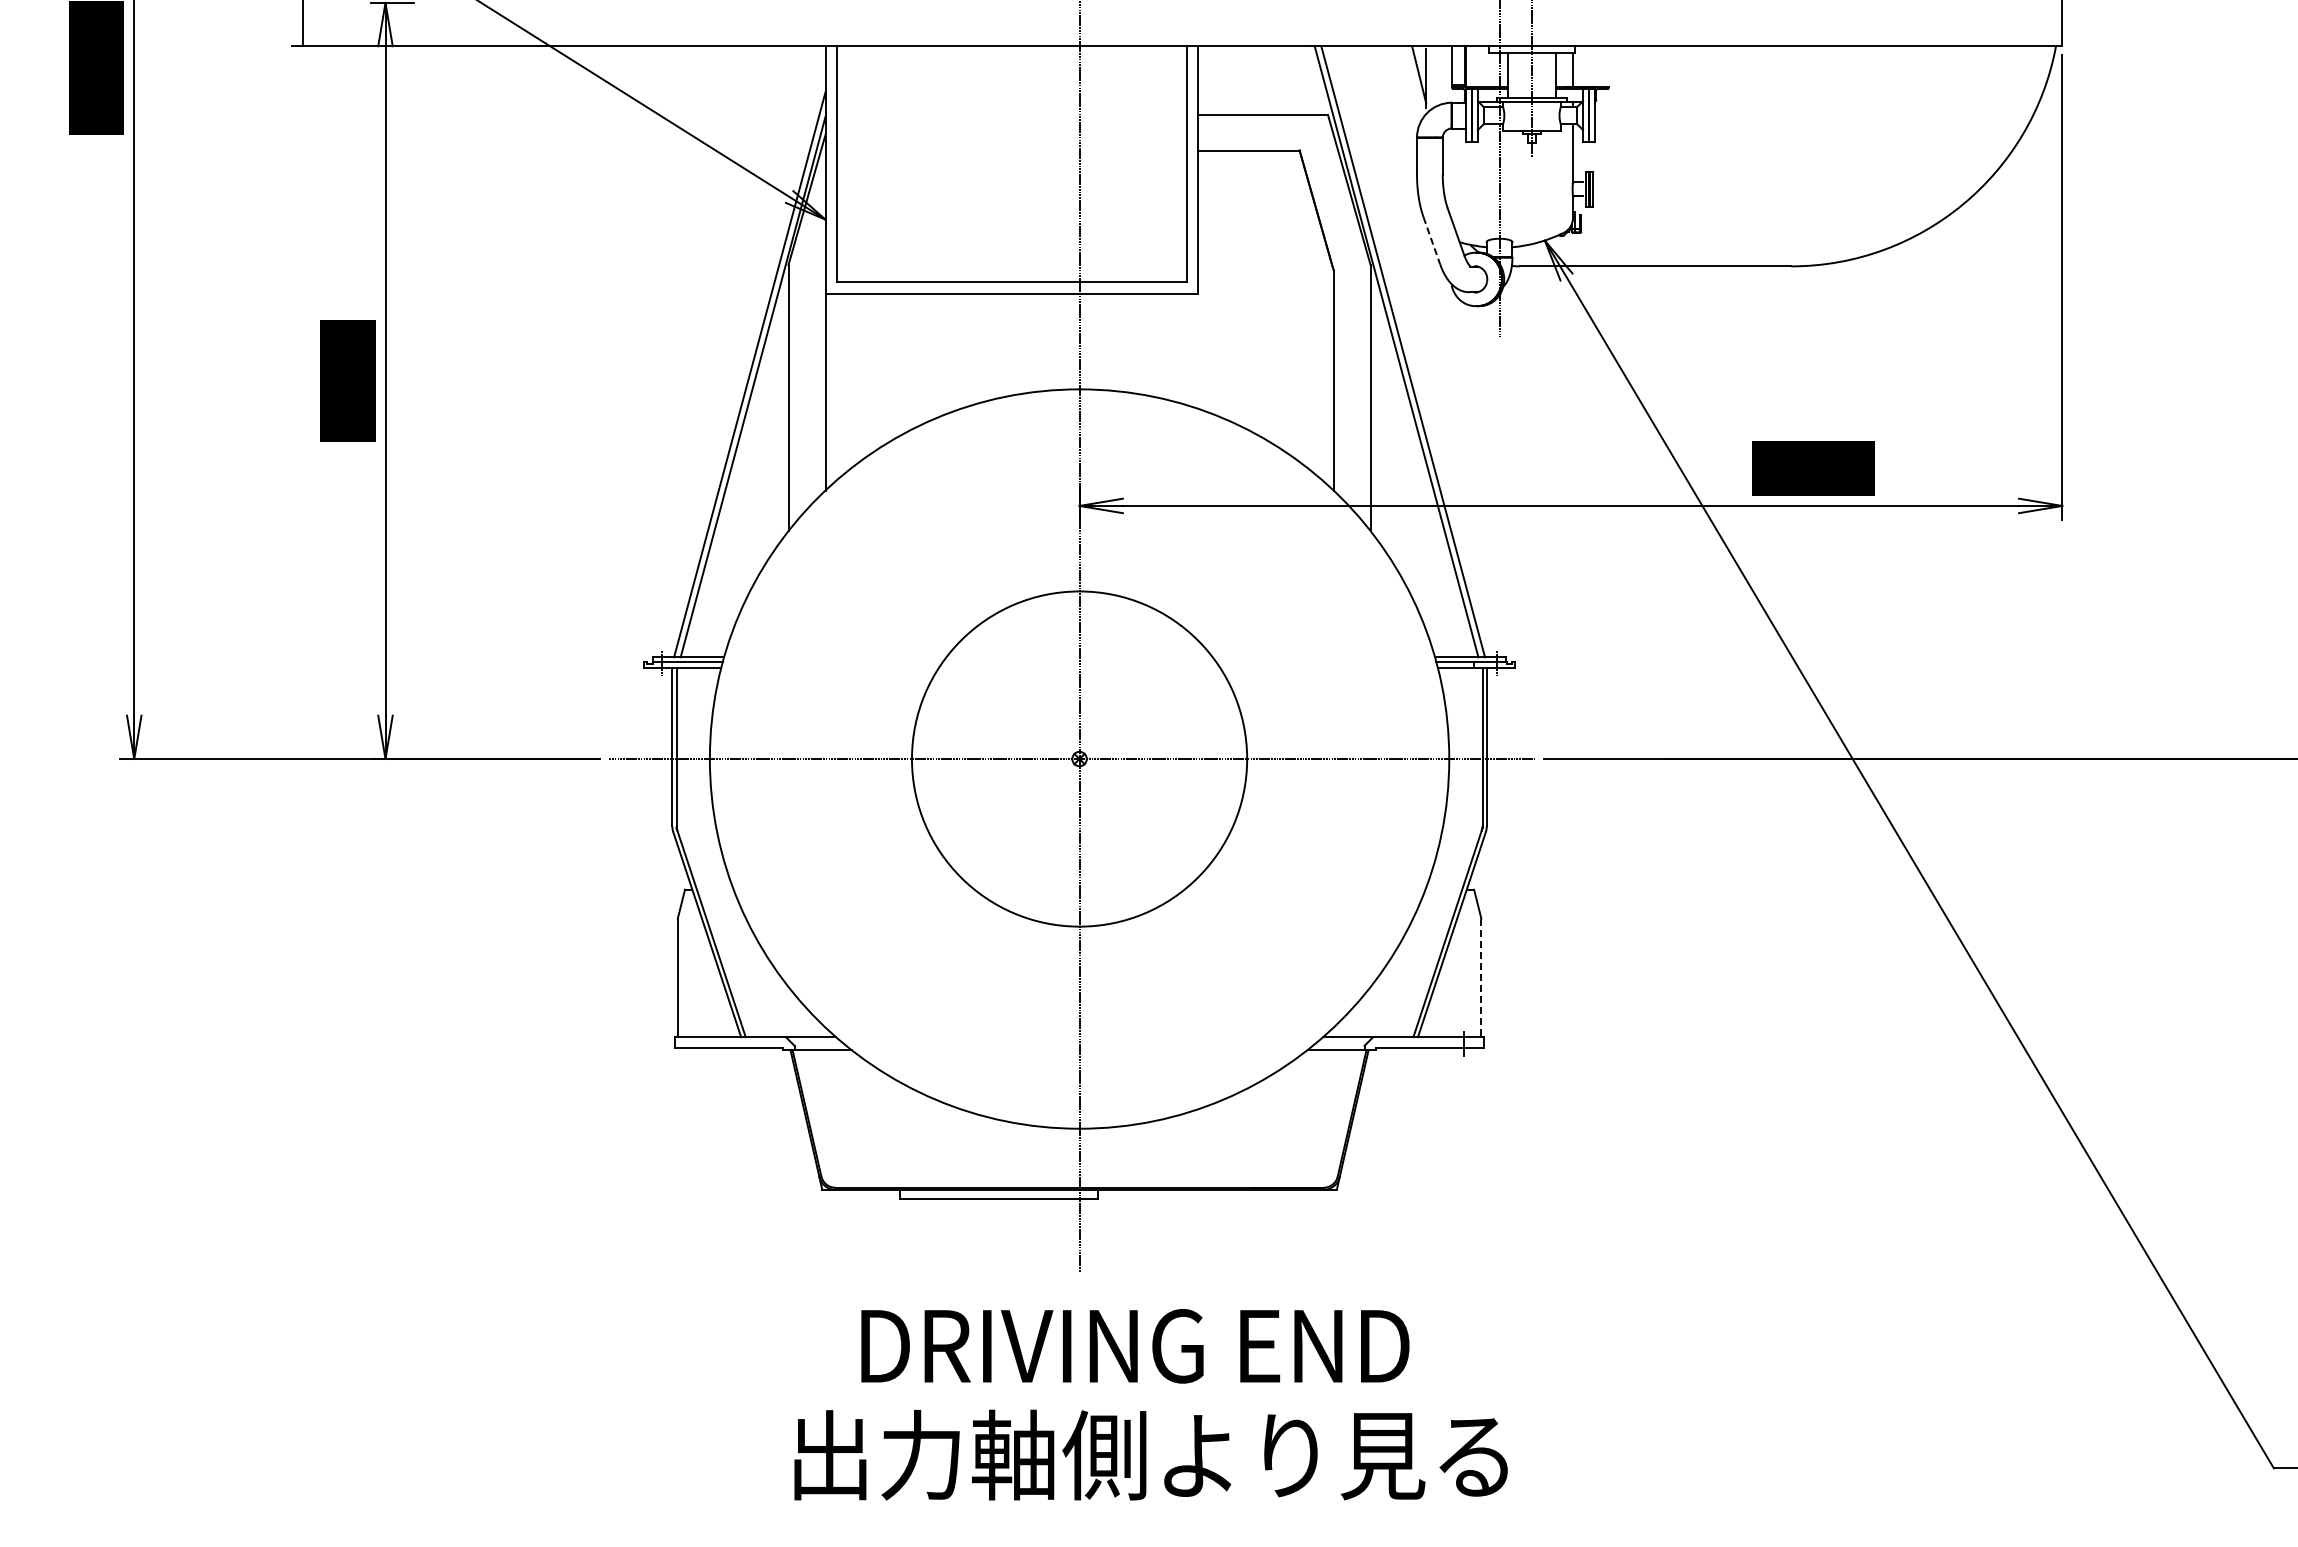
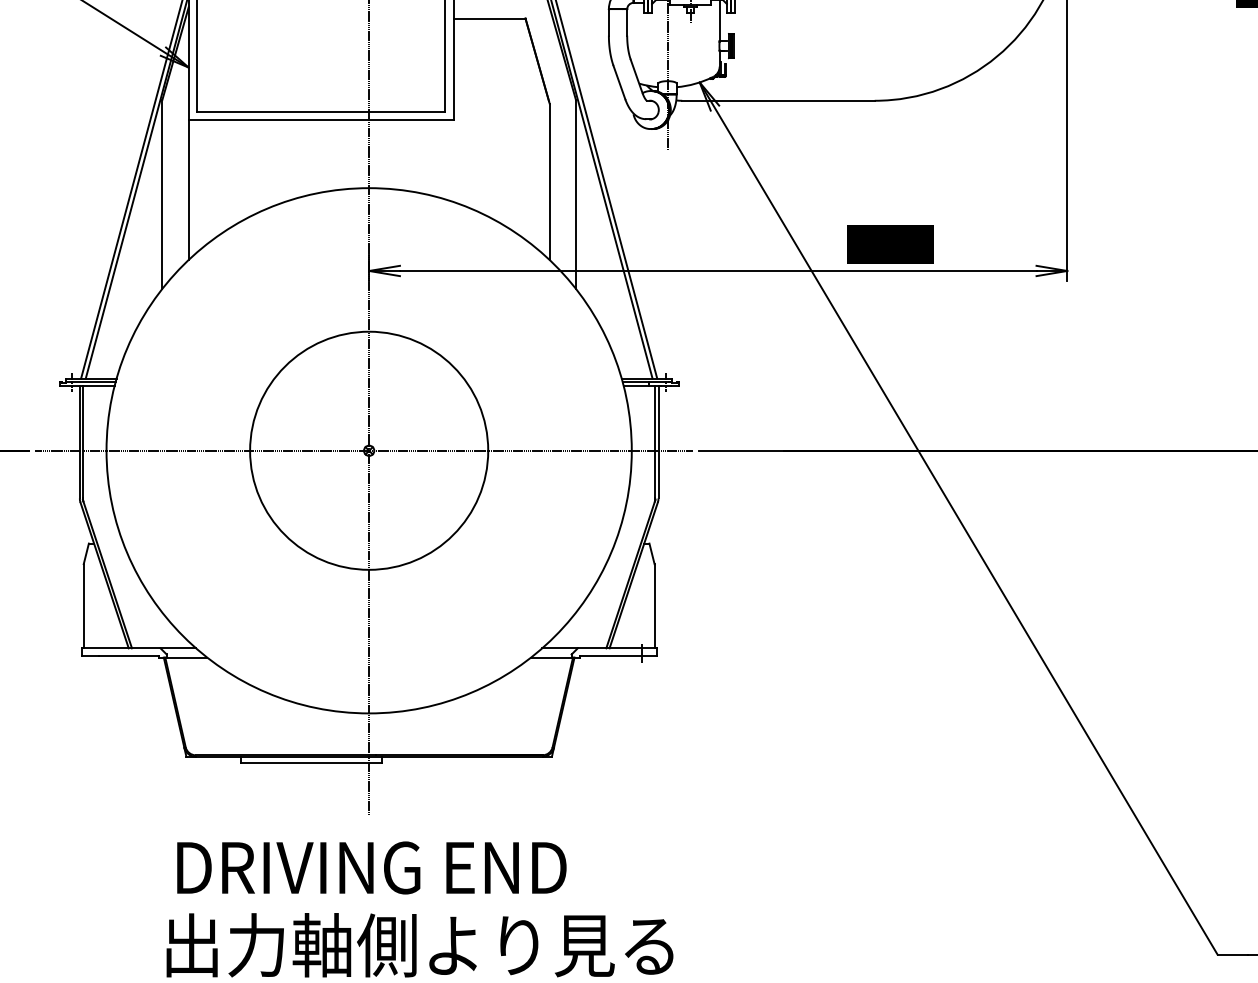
line: (1431, 240) -> (619, 82), dashed -> solid
line: (1481, 978) -> (654, 606), dashed -> solid
text: (1135, 1346) -> (371, 868), moved

